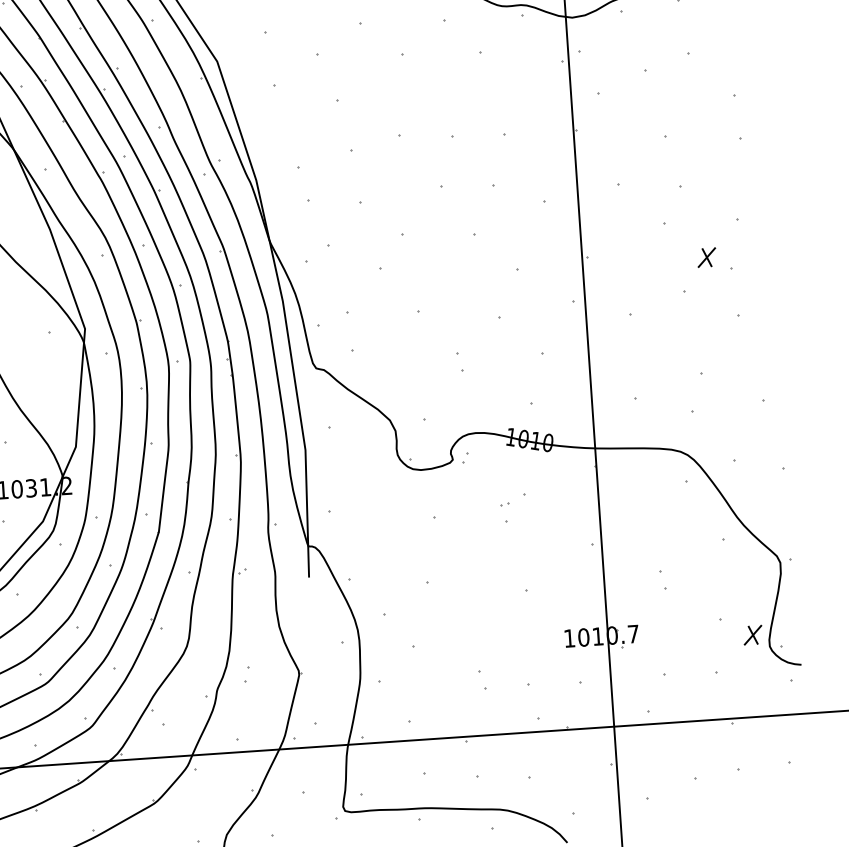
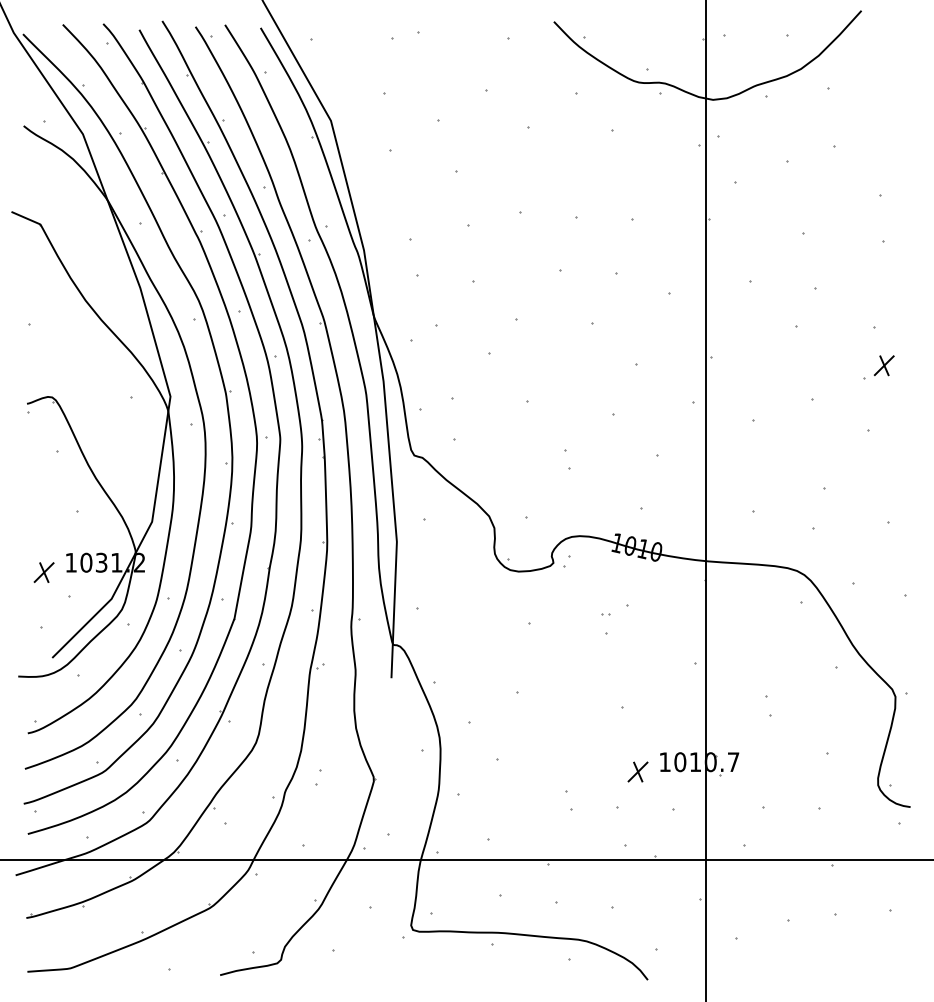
part: (706, 257) -> (883, 365), moved
part: (752, 634) -> (637, 771), moved

